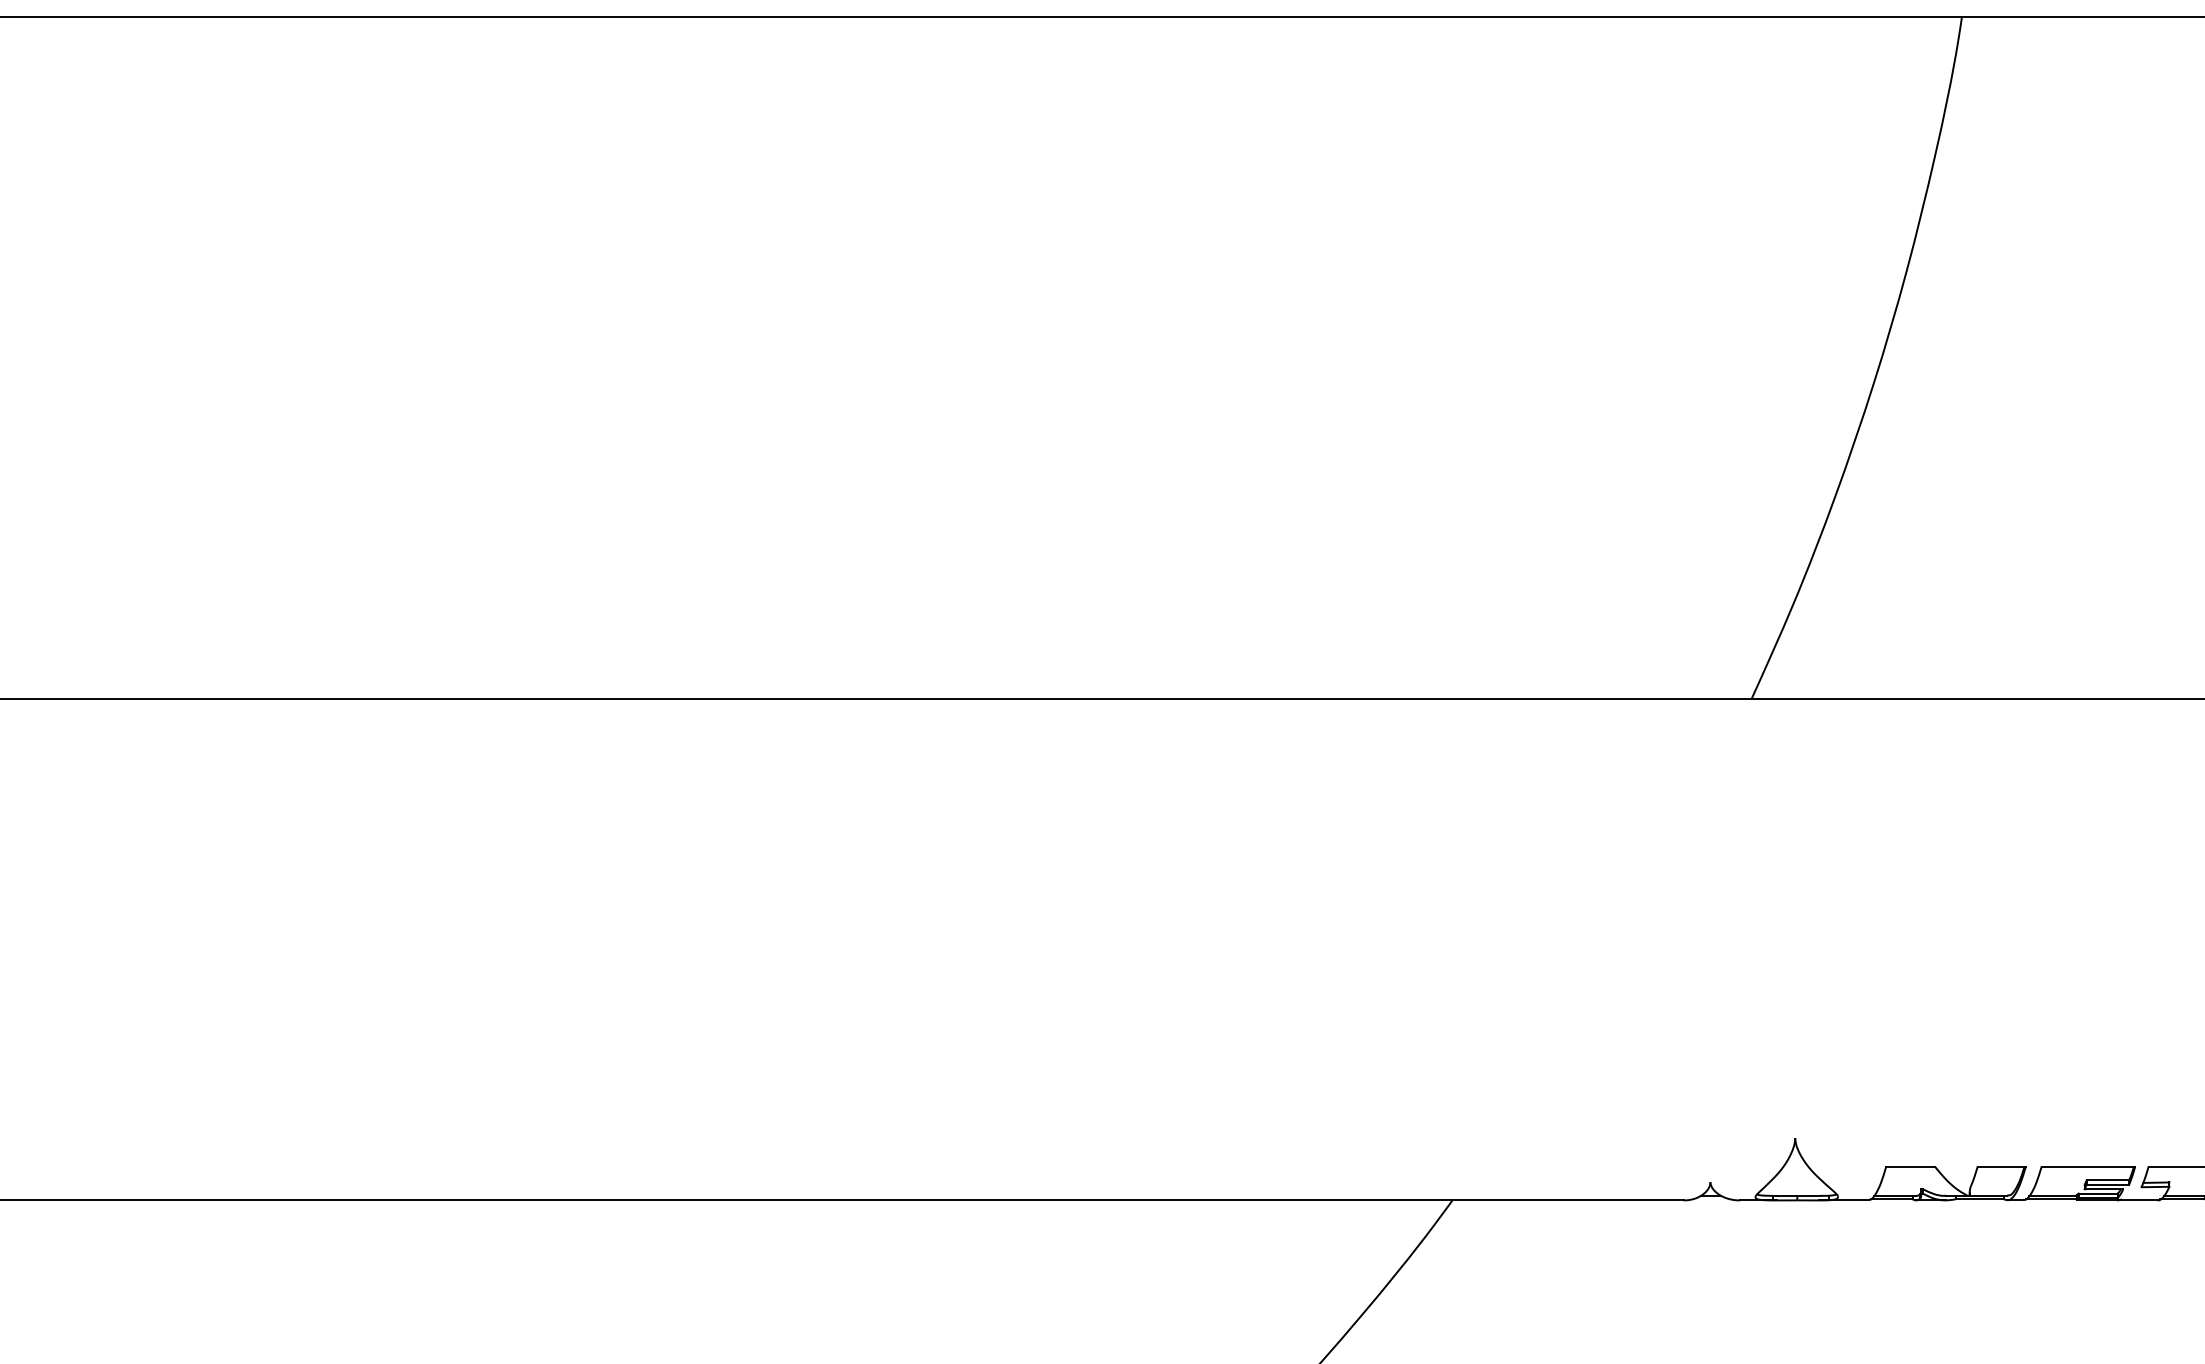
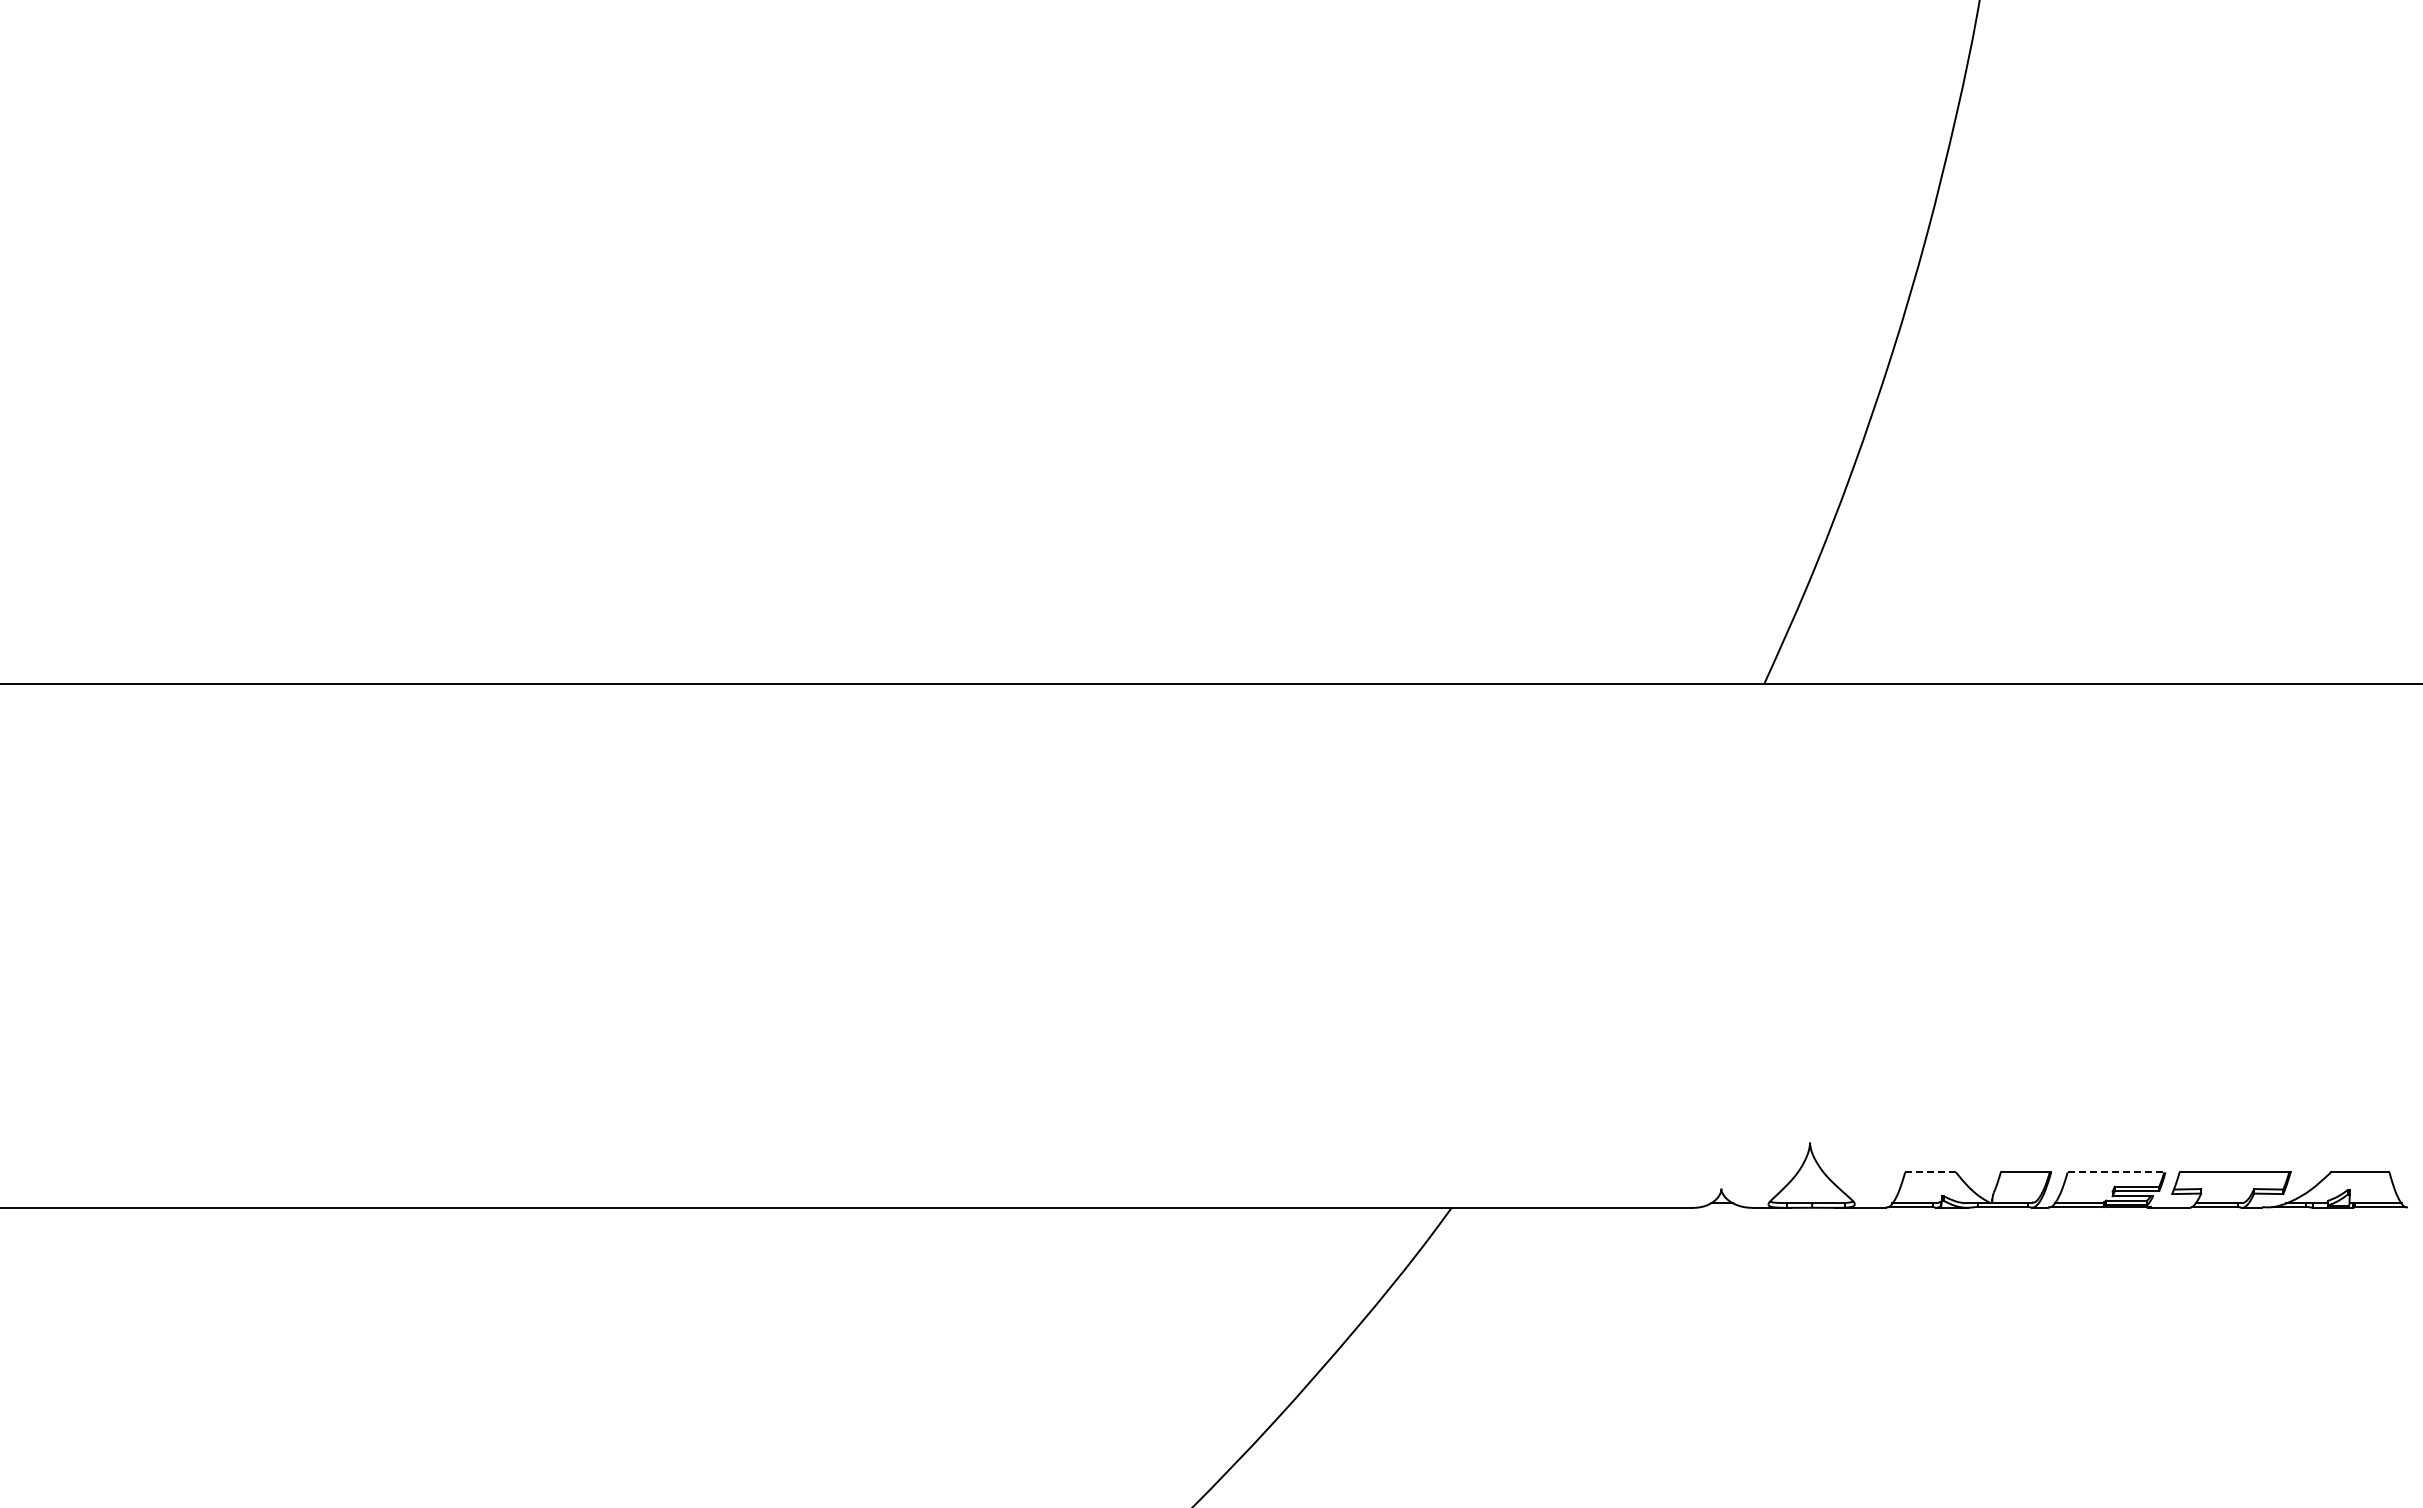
line: (1911, 1166) -> (1931, 1172), solid -> dashed
line: (2088, 1166) -> (2116, 1172), solid -> dashed

